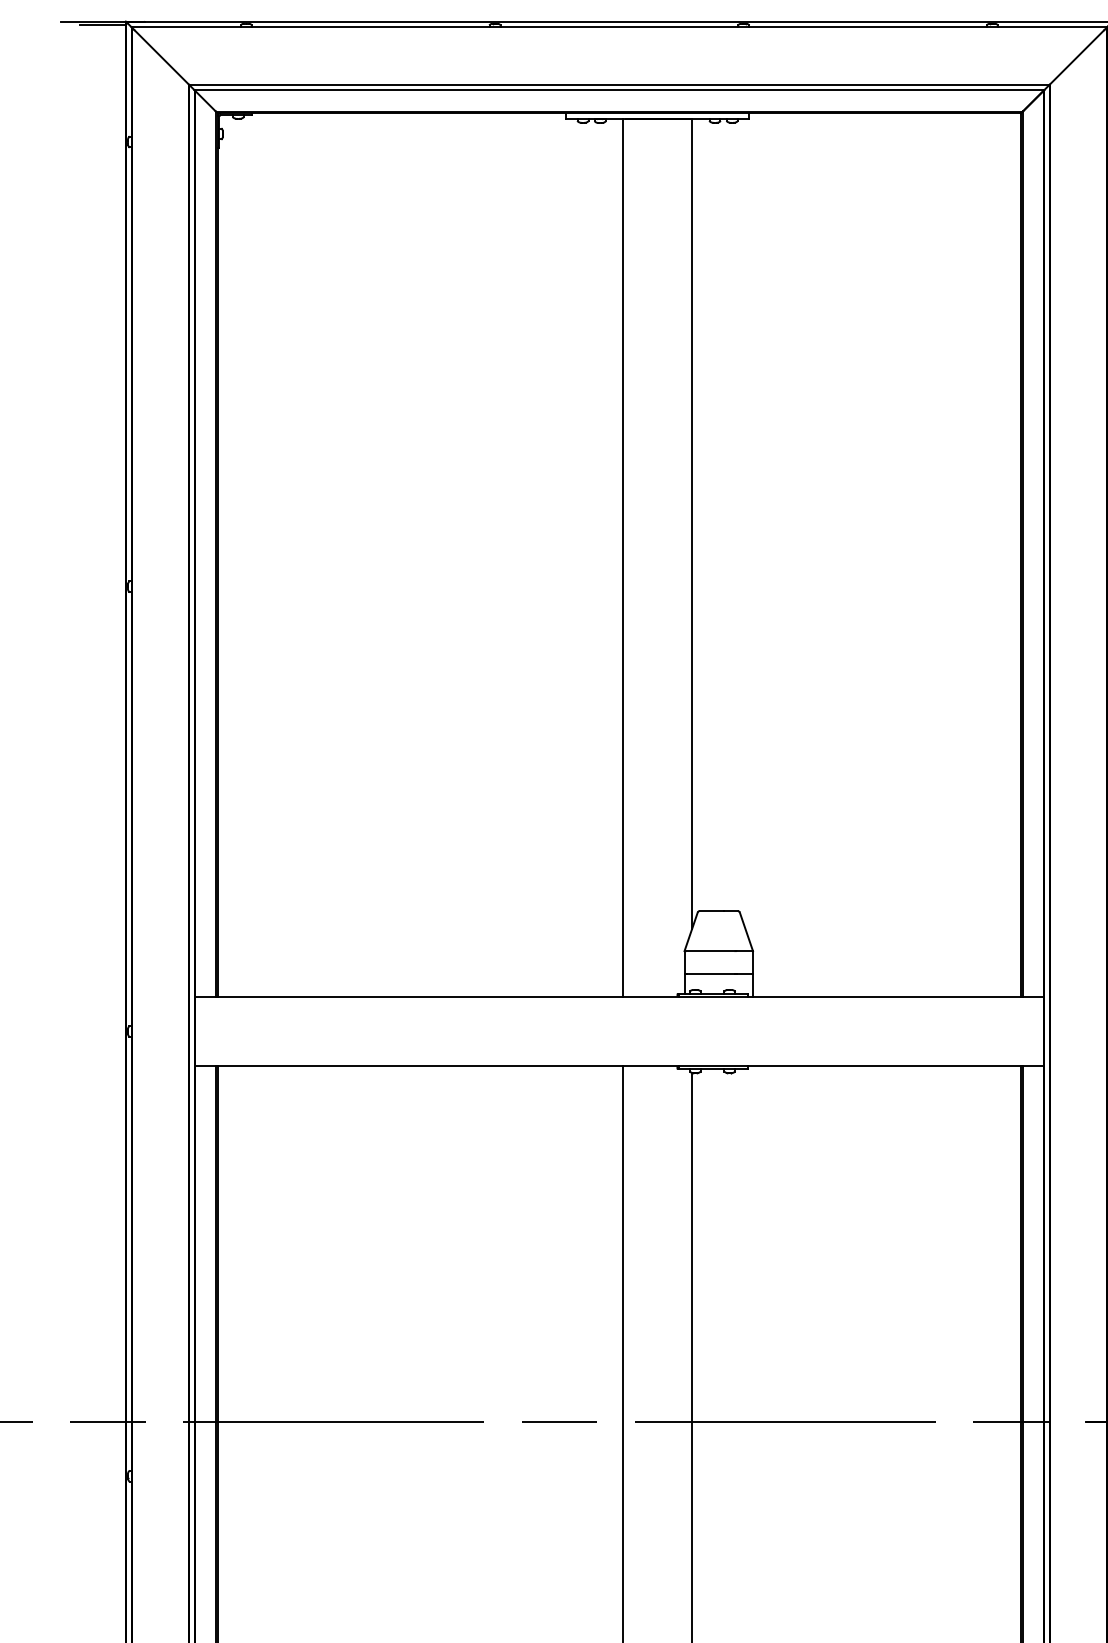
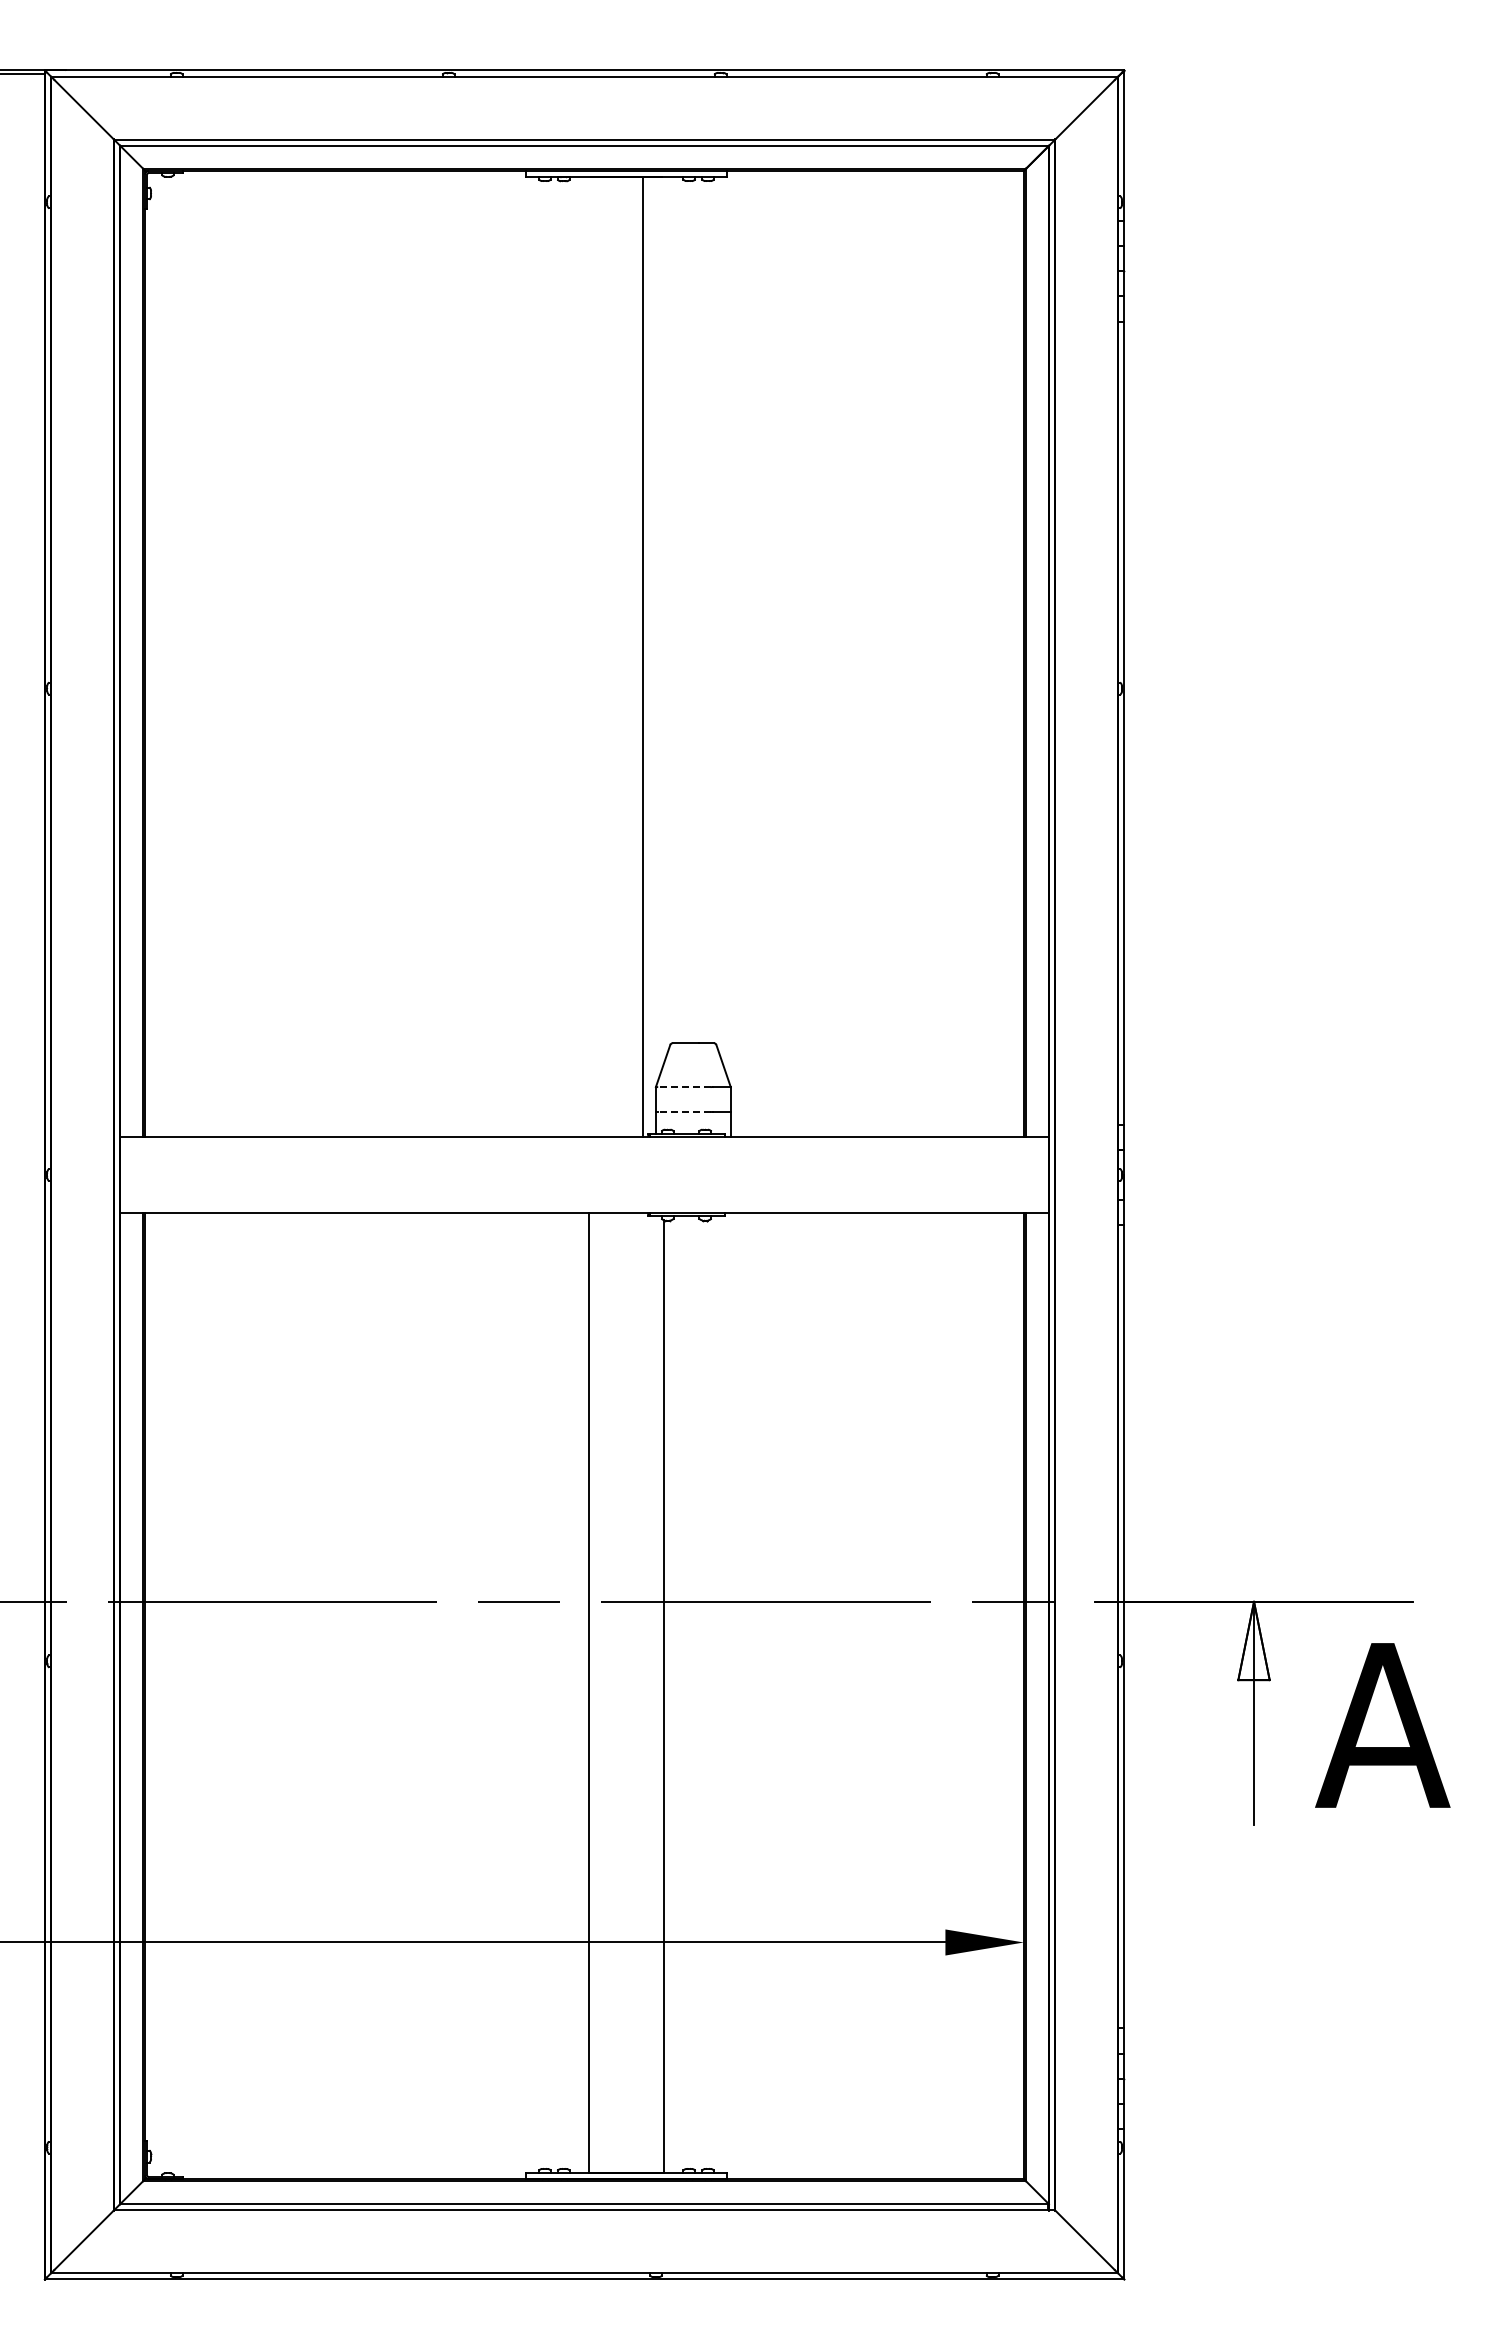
line: (692, 524) -> (664, 620), removed
line: (622, 558) -> (642, 657), moved
line: (709, 951) -> (683, 1087), solid -> dashed
line: (709, 974) -> (683, 1112), solid -> dashed

